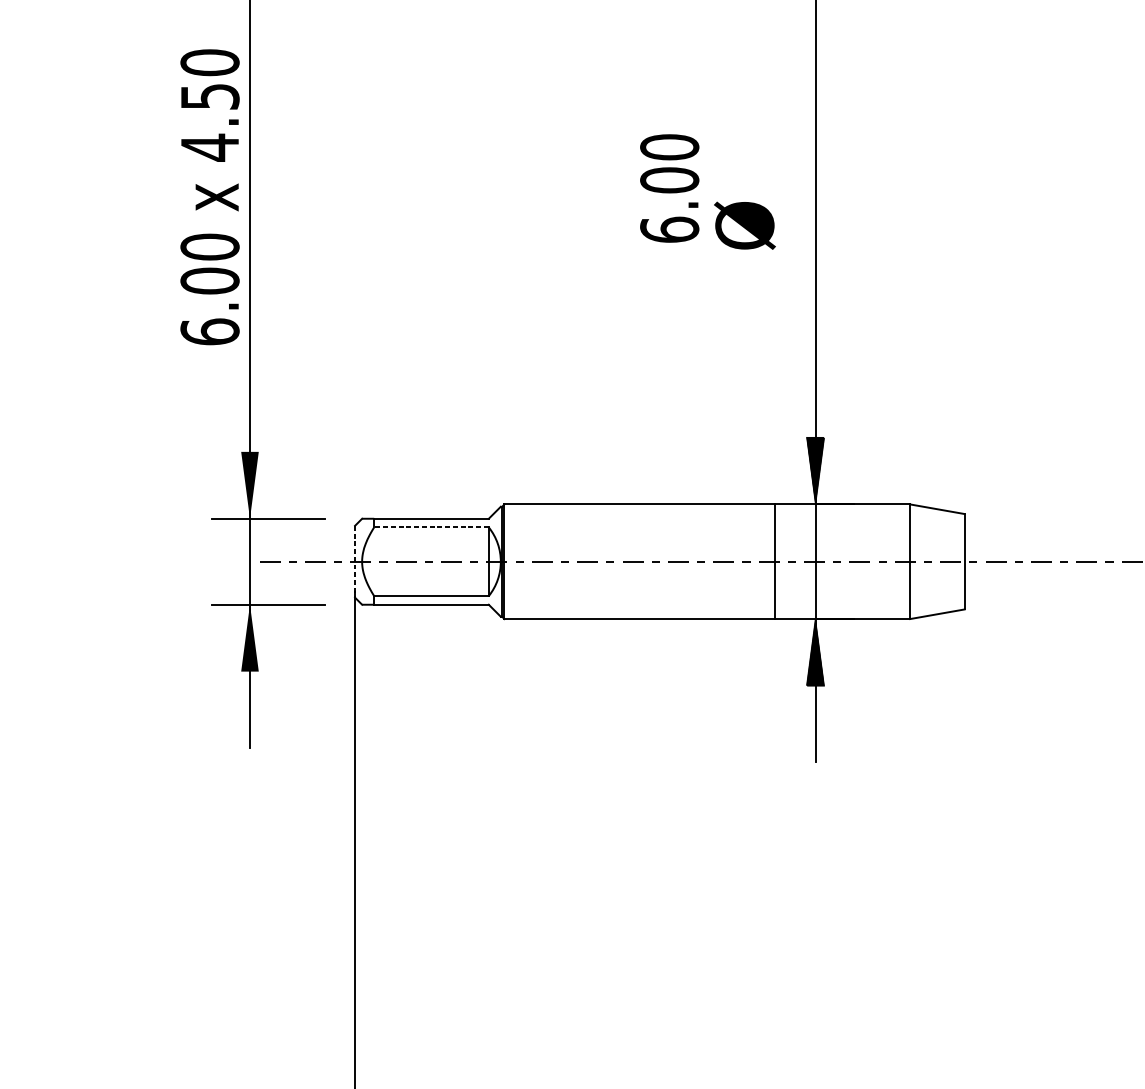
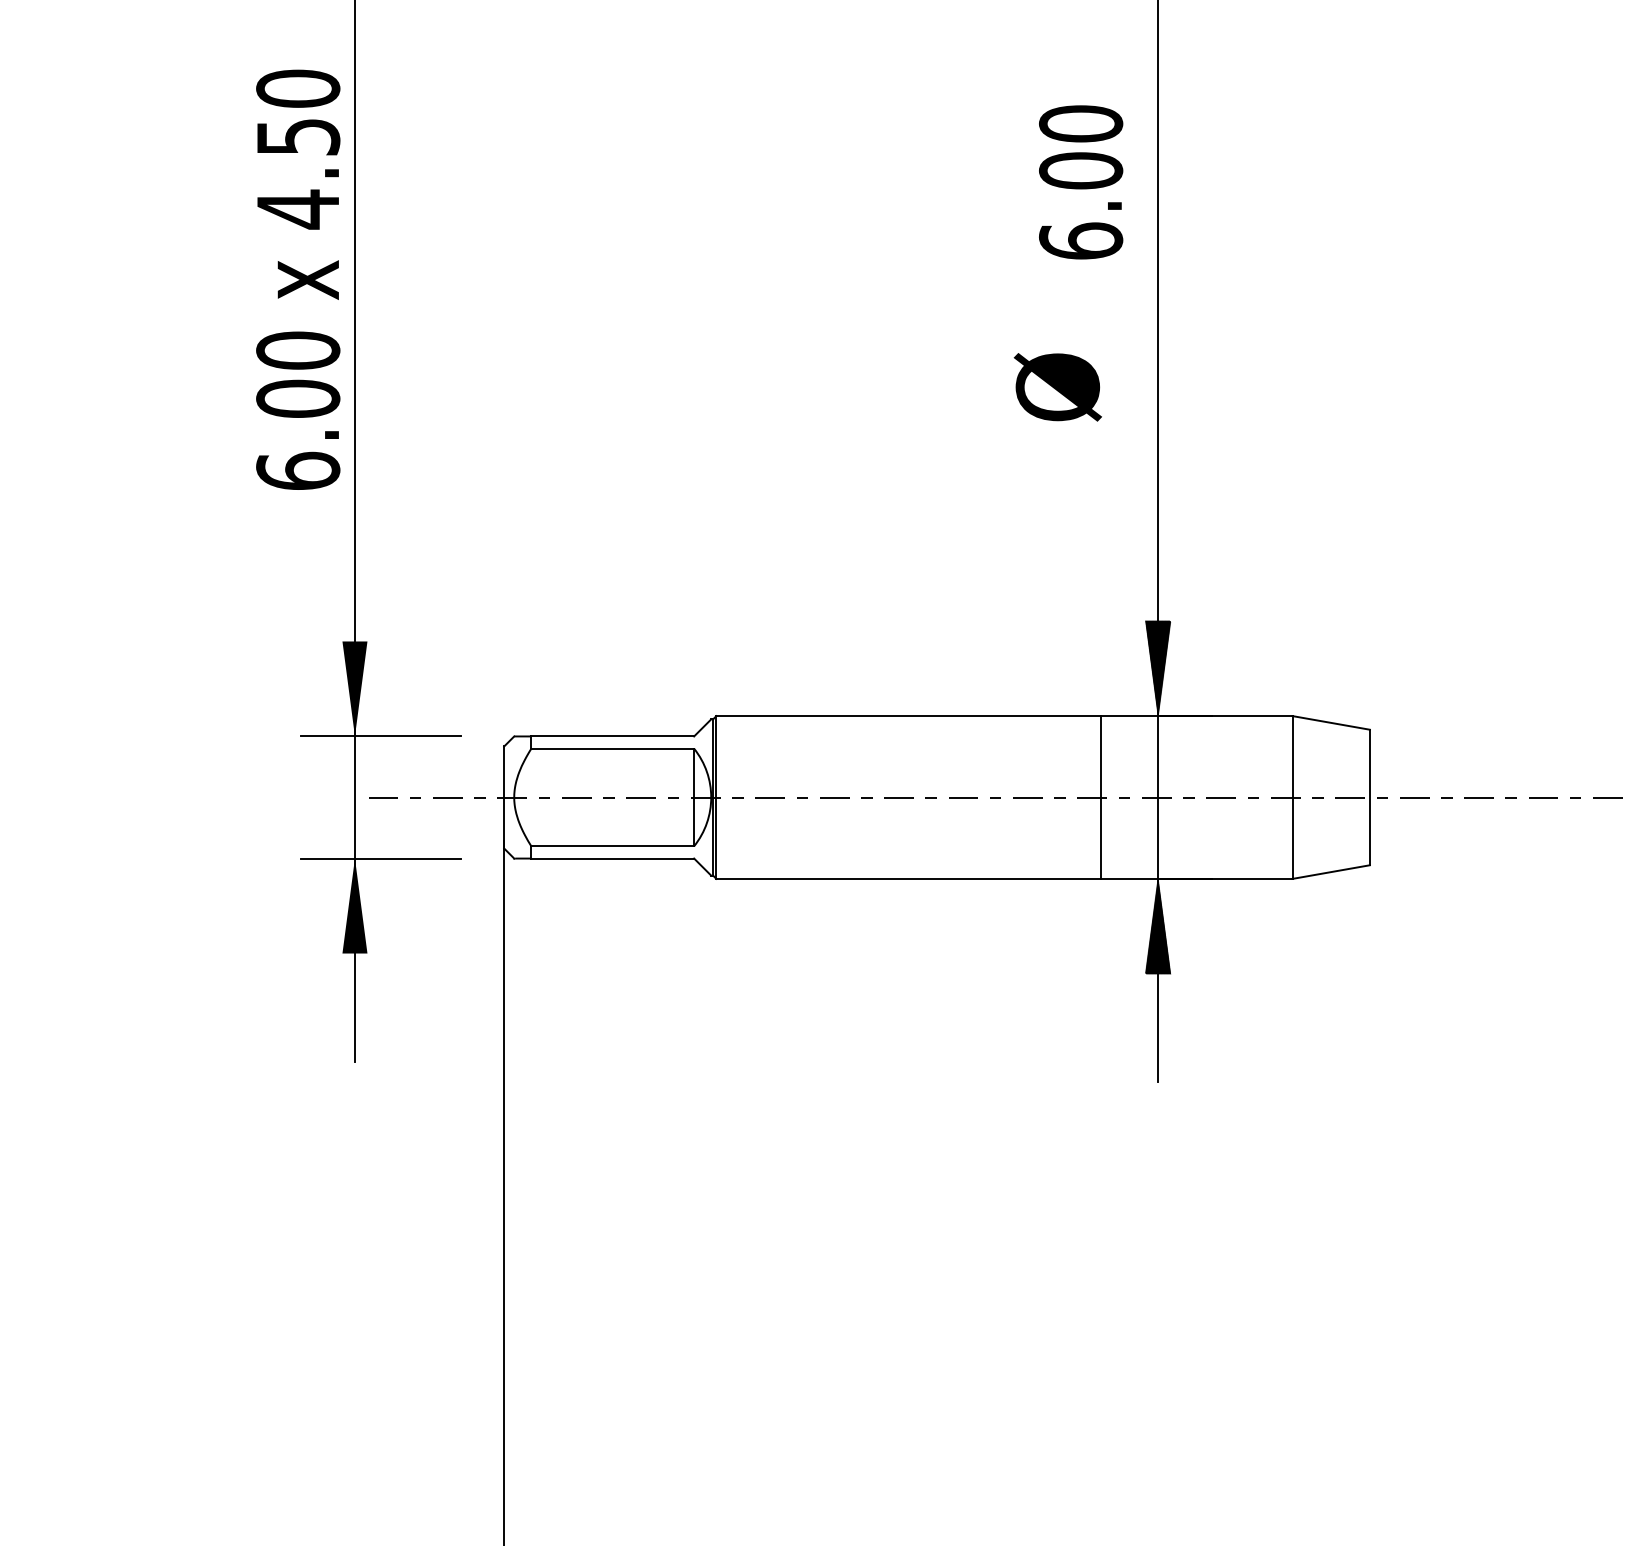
text: (670, 188) -> (1081, 182), moved
text: (744, 225) -> (1057, 387), moved
line: (431, 527) -> (612, 748), dashed -> solid
line: (355, 562) -> (504, 798), dashed -> solid

